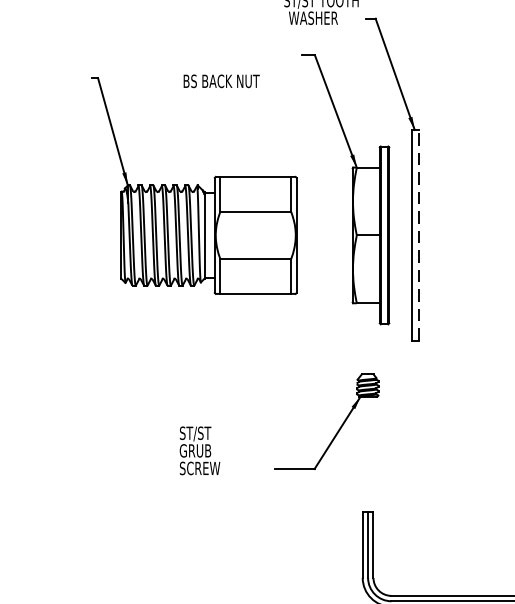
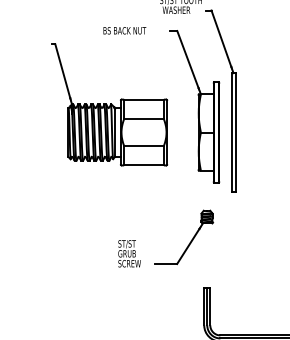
text: (221, 80) -> (124, 30), moved
line: (420, 235) -> (236, 132), dashed -> solid
text: (199, 450) -> (129, 253), moved

